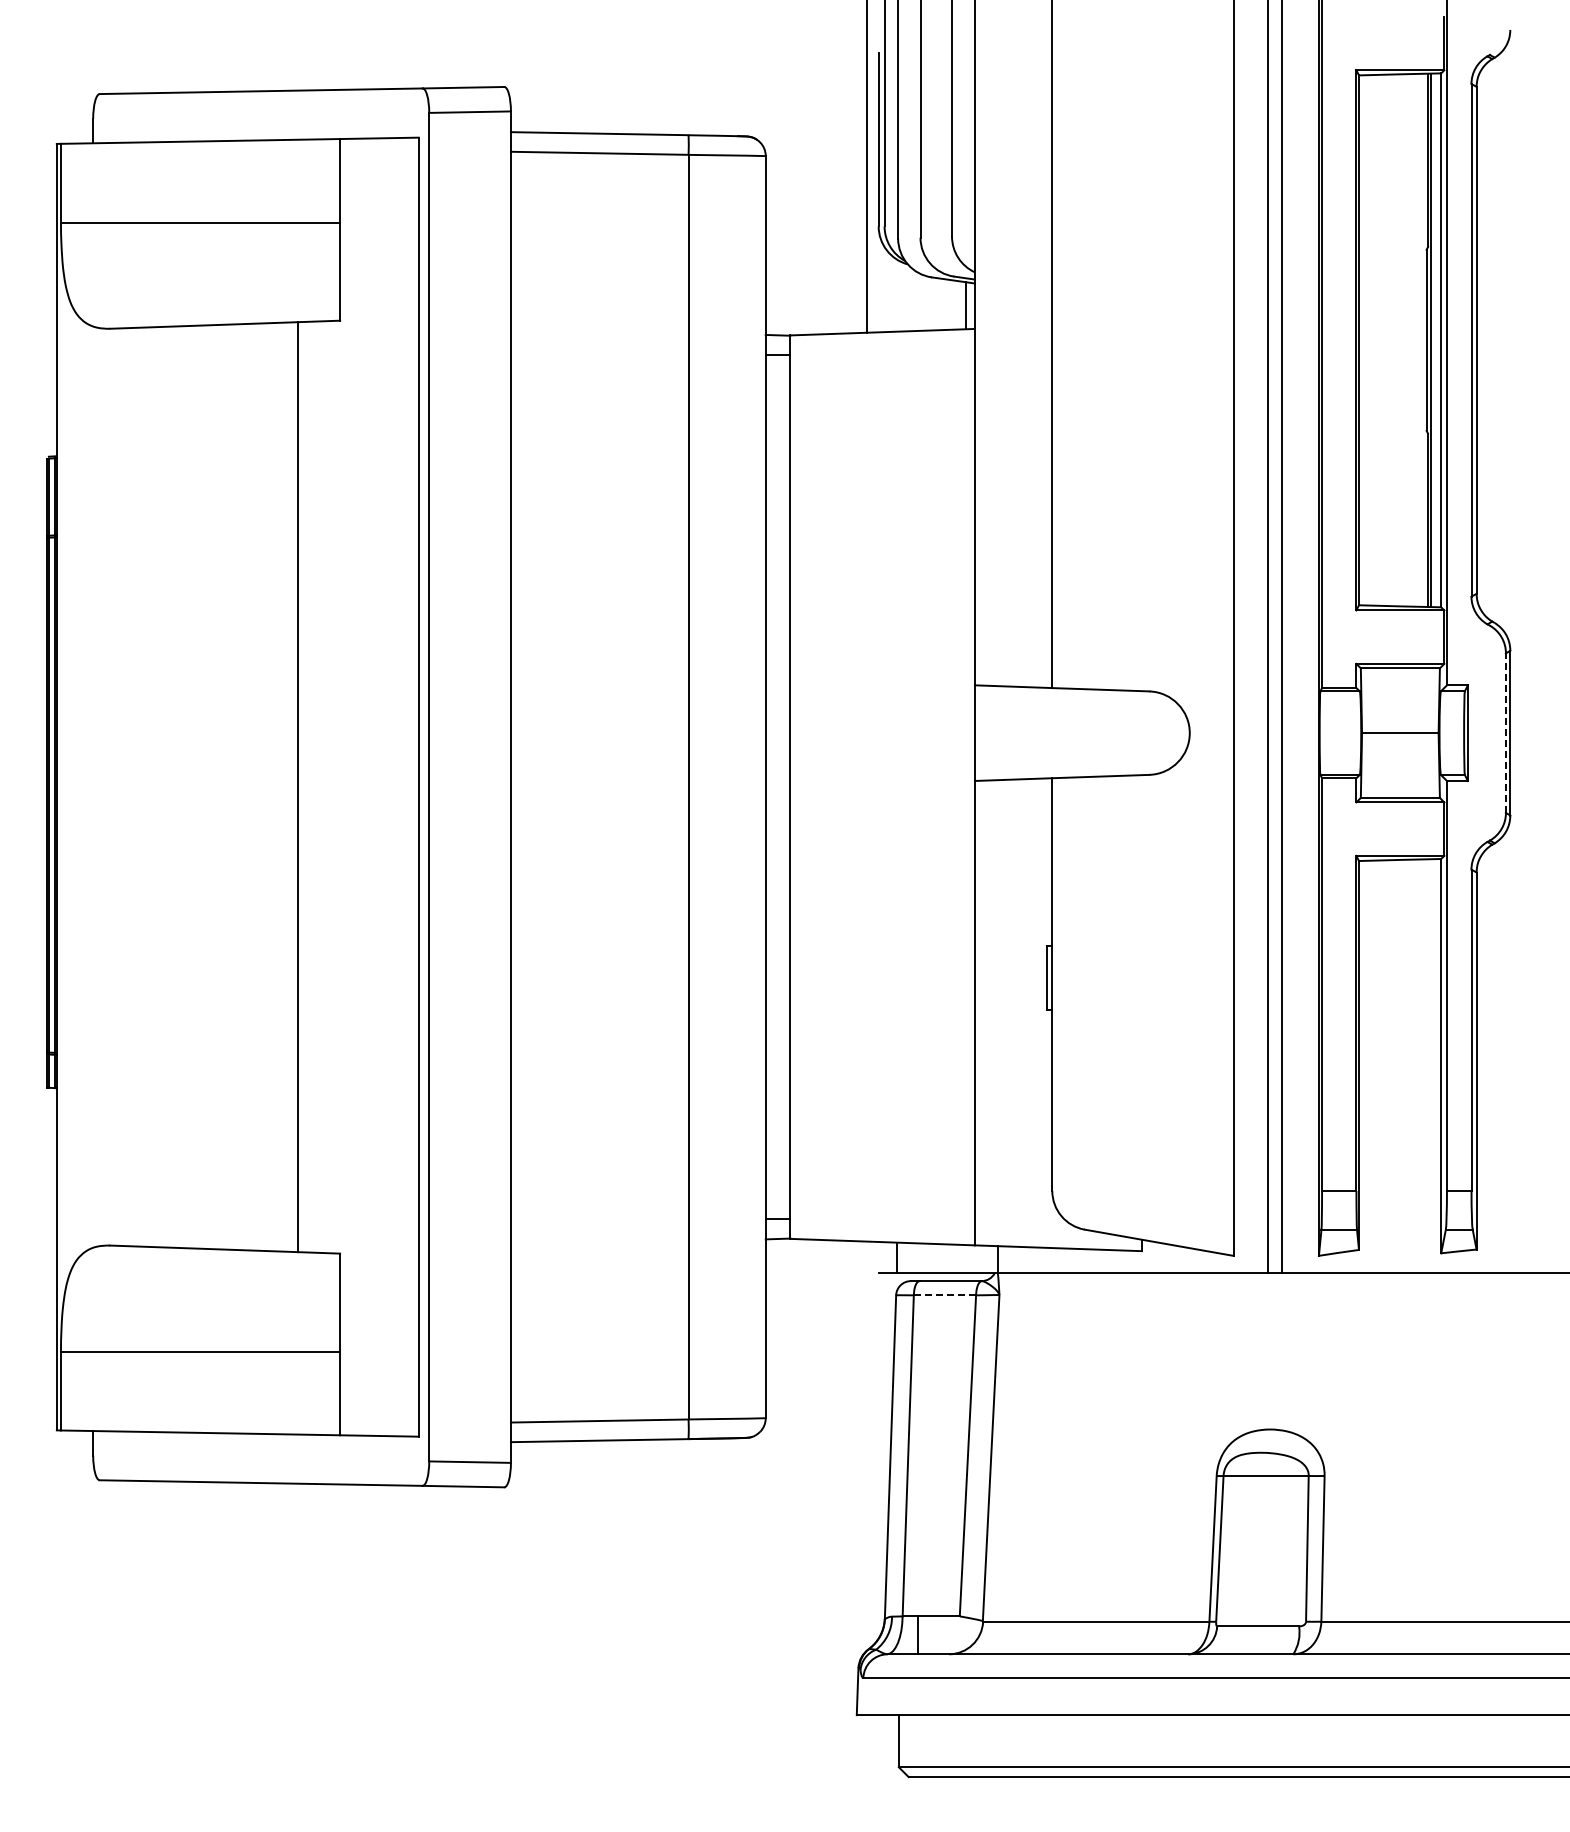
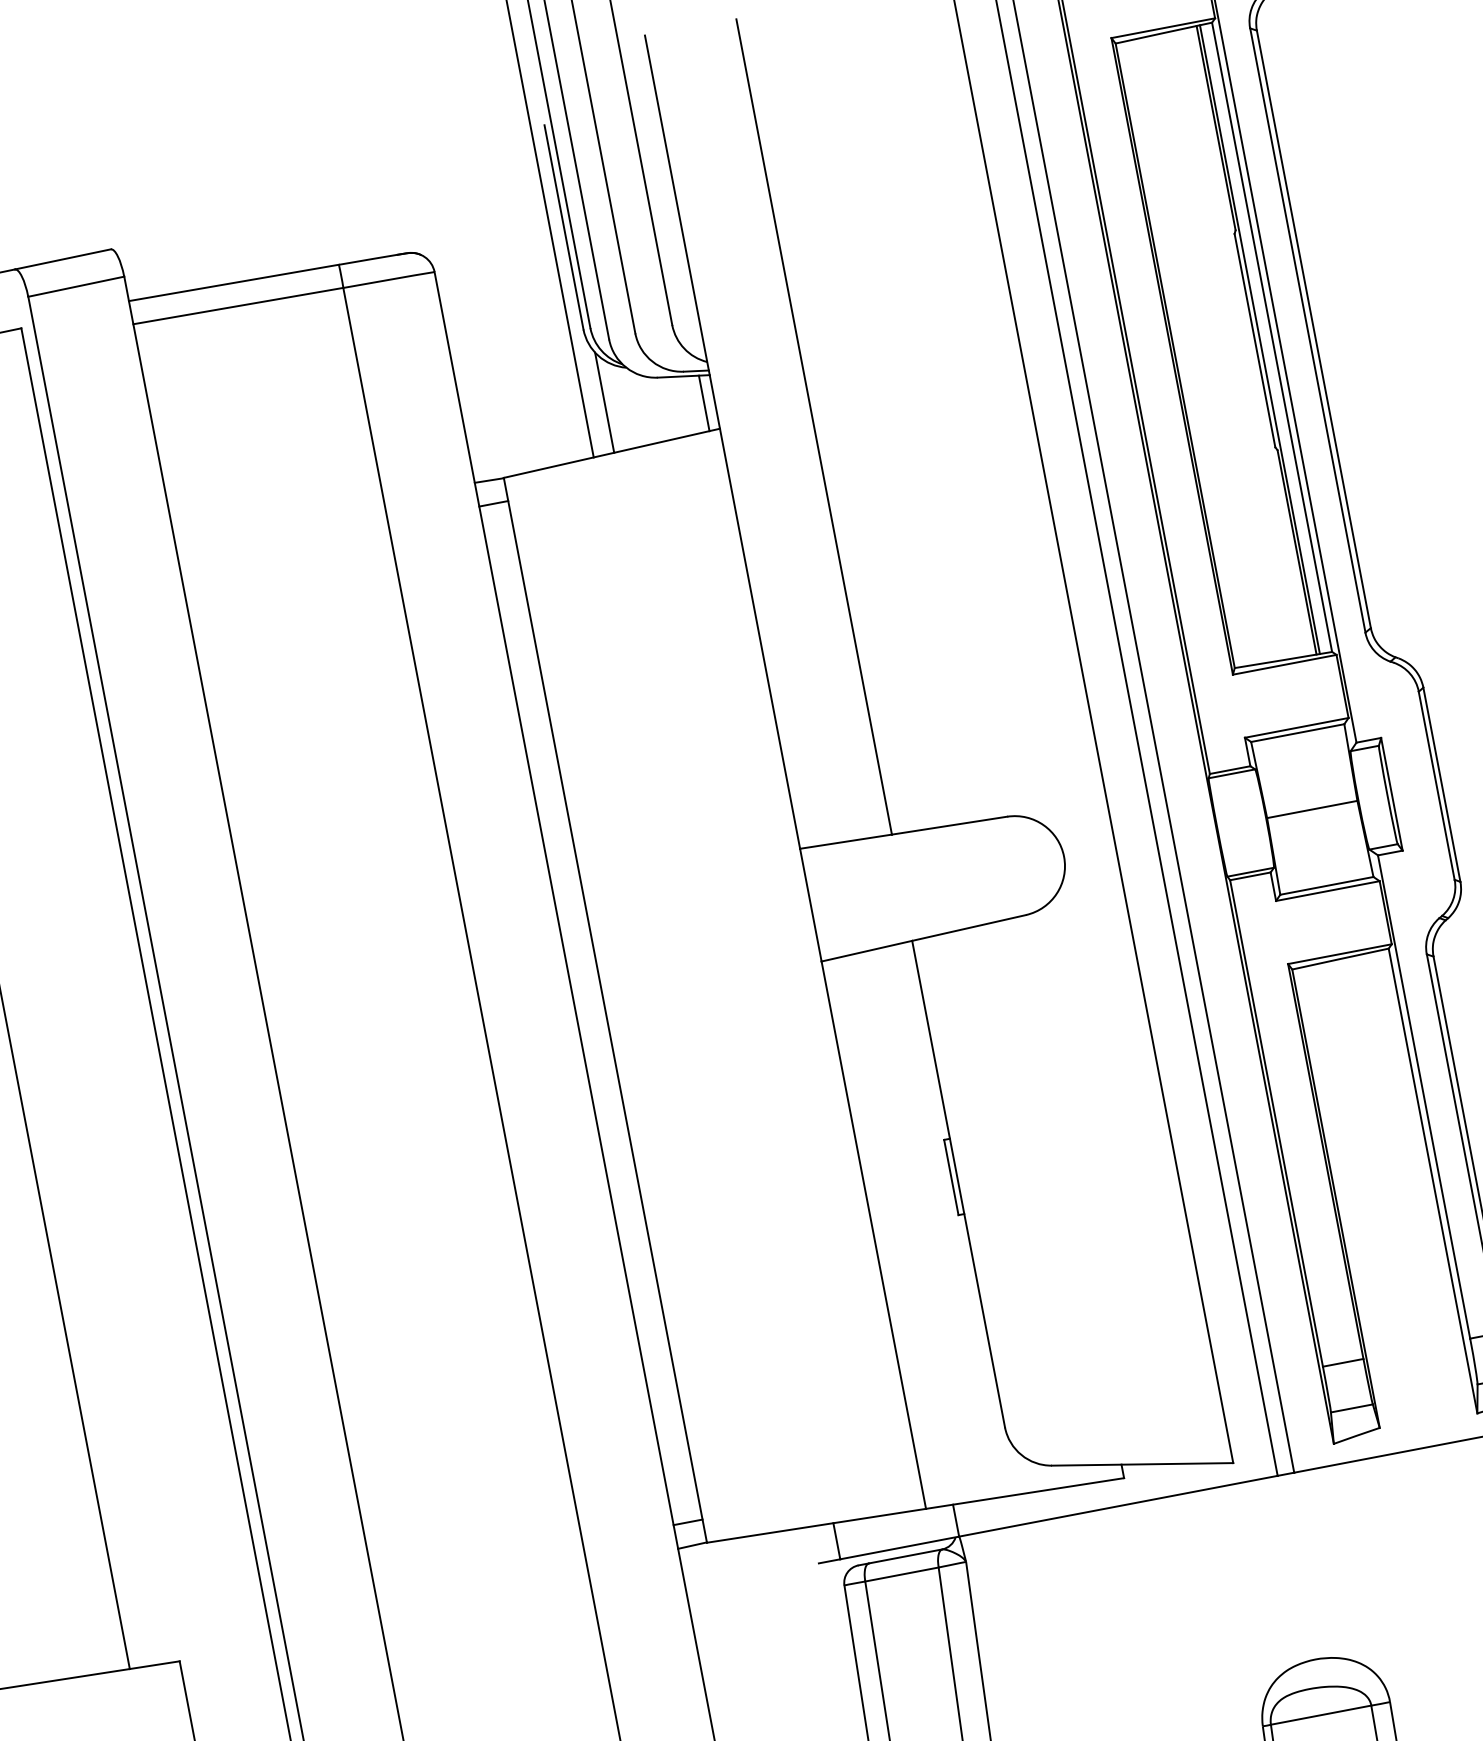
line: (884, 289) -> (604, 402), added
line: (1505, 733) -> (1436, 786), dashed -> solid
line: (944, 1295) -> (901, 1574), dashed -> solid

